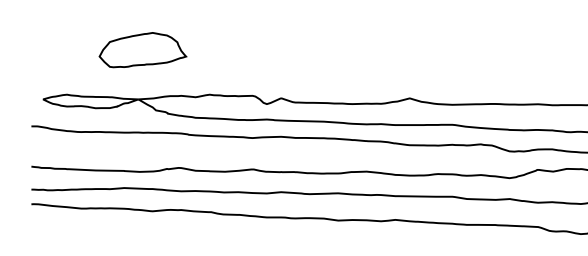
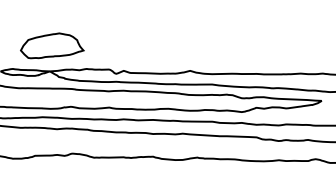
part: (141, 49) -> (51, 45), size x1.4

